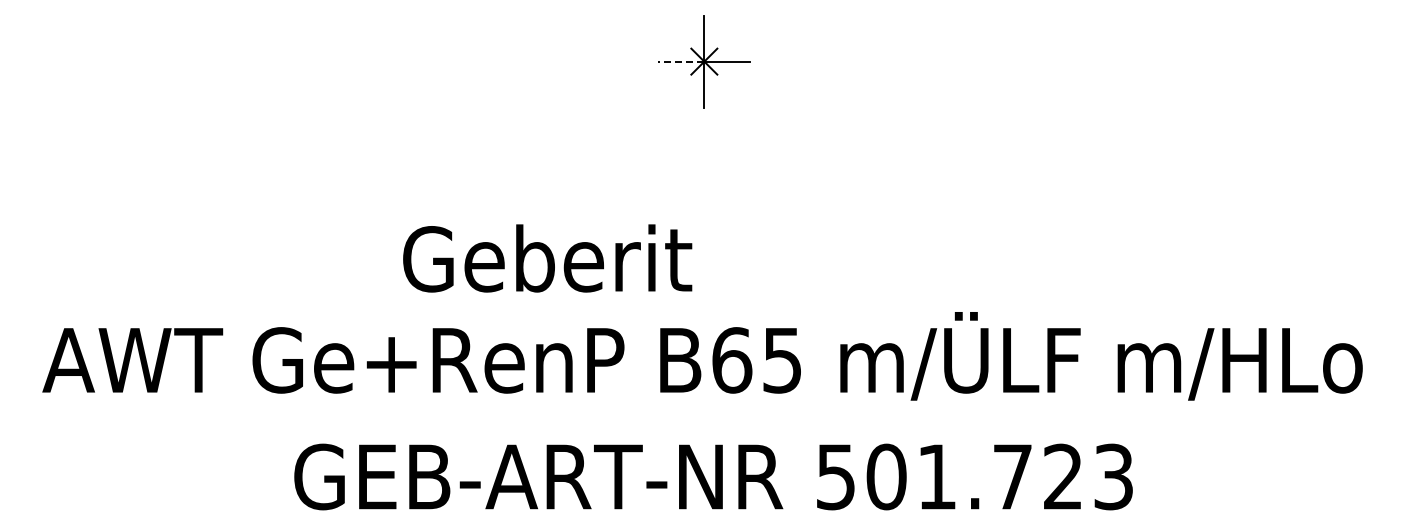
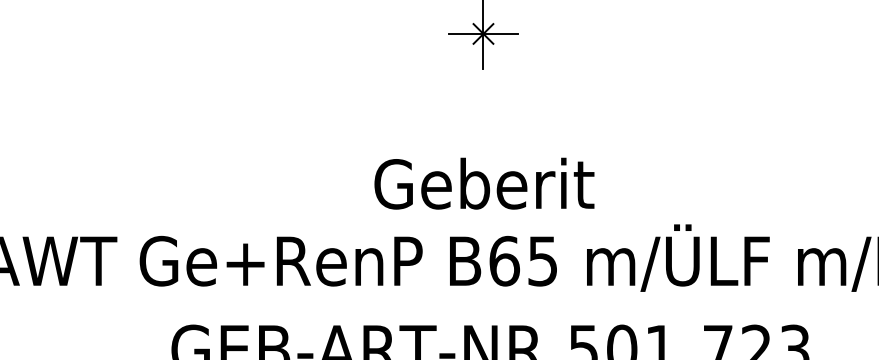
line: (681, 61) -> (466, 33), dashed -> solid
text: (547, 258) -> (484, 183), moved

